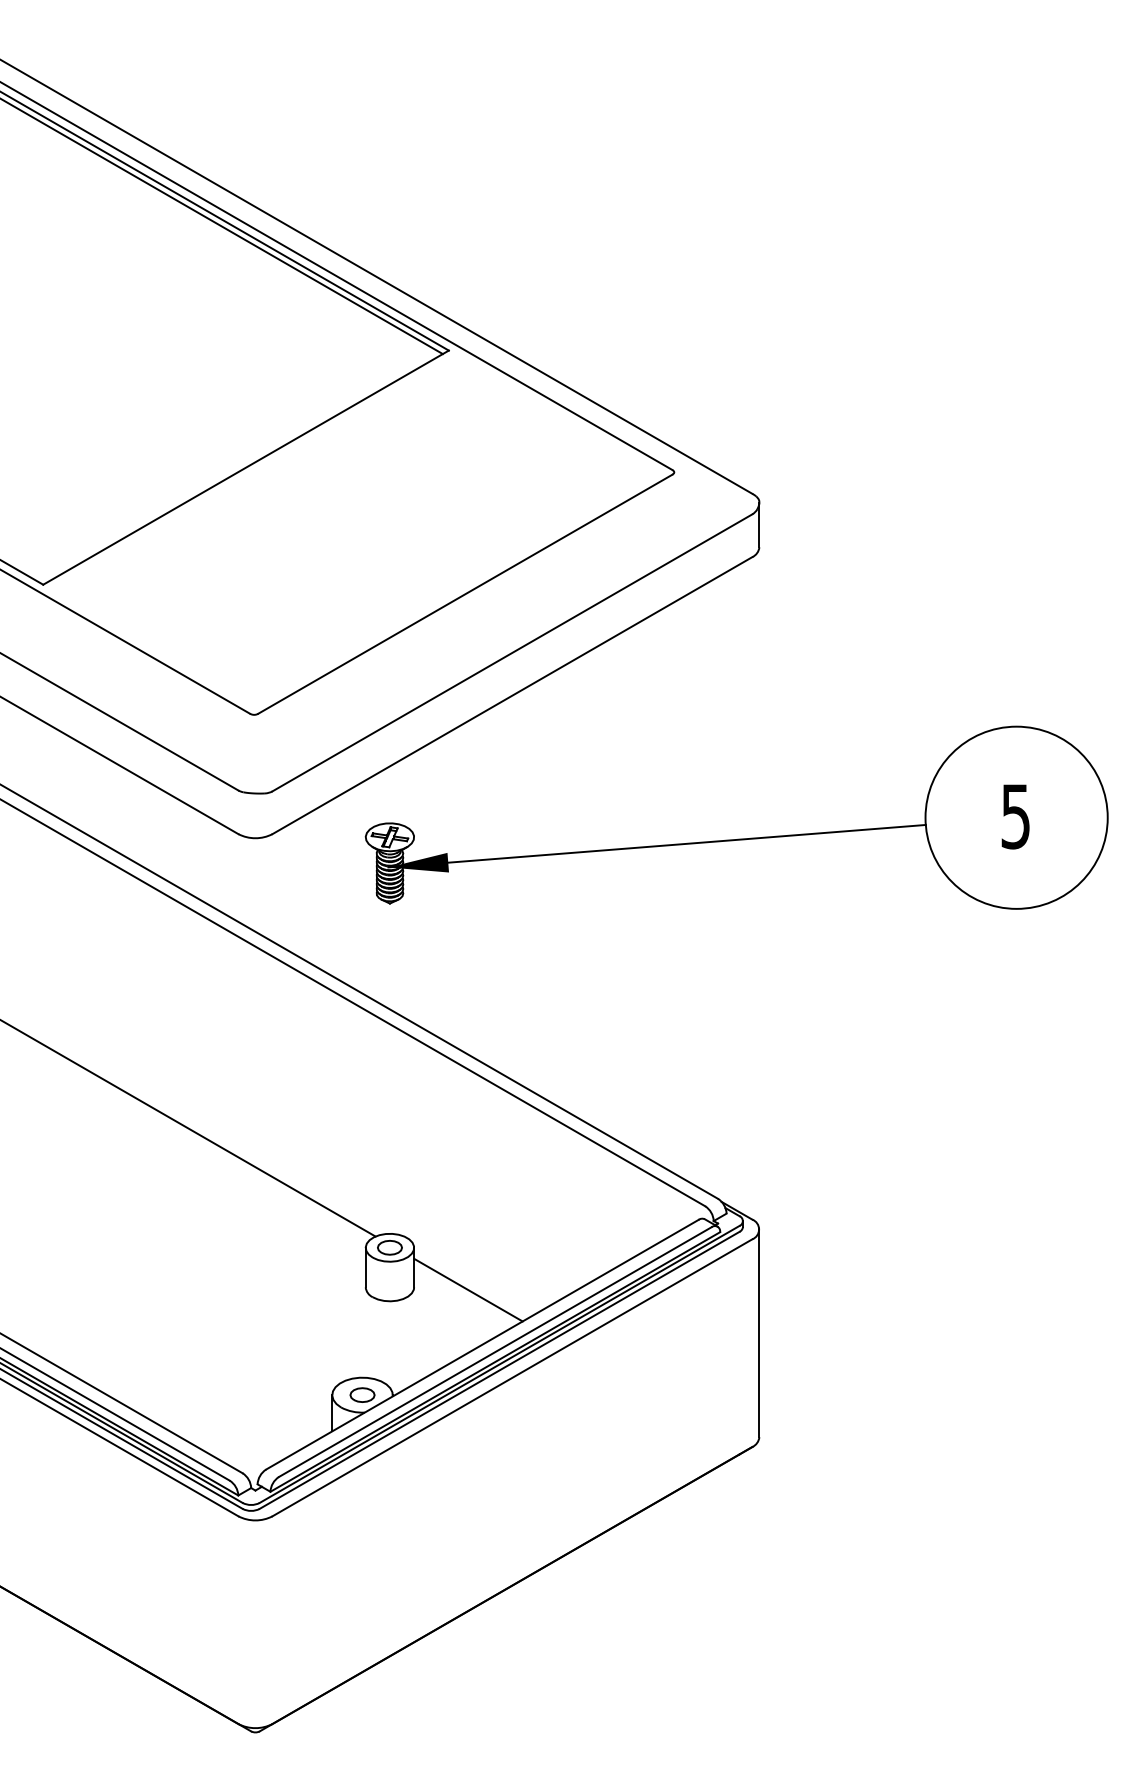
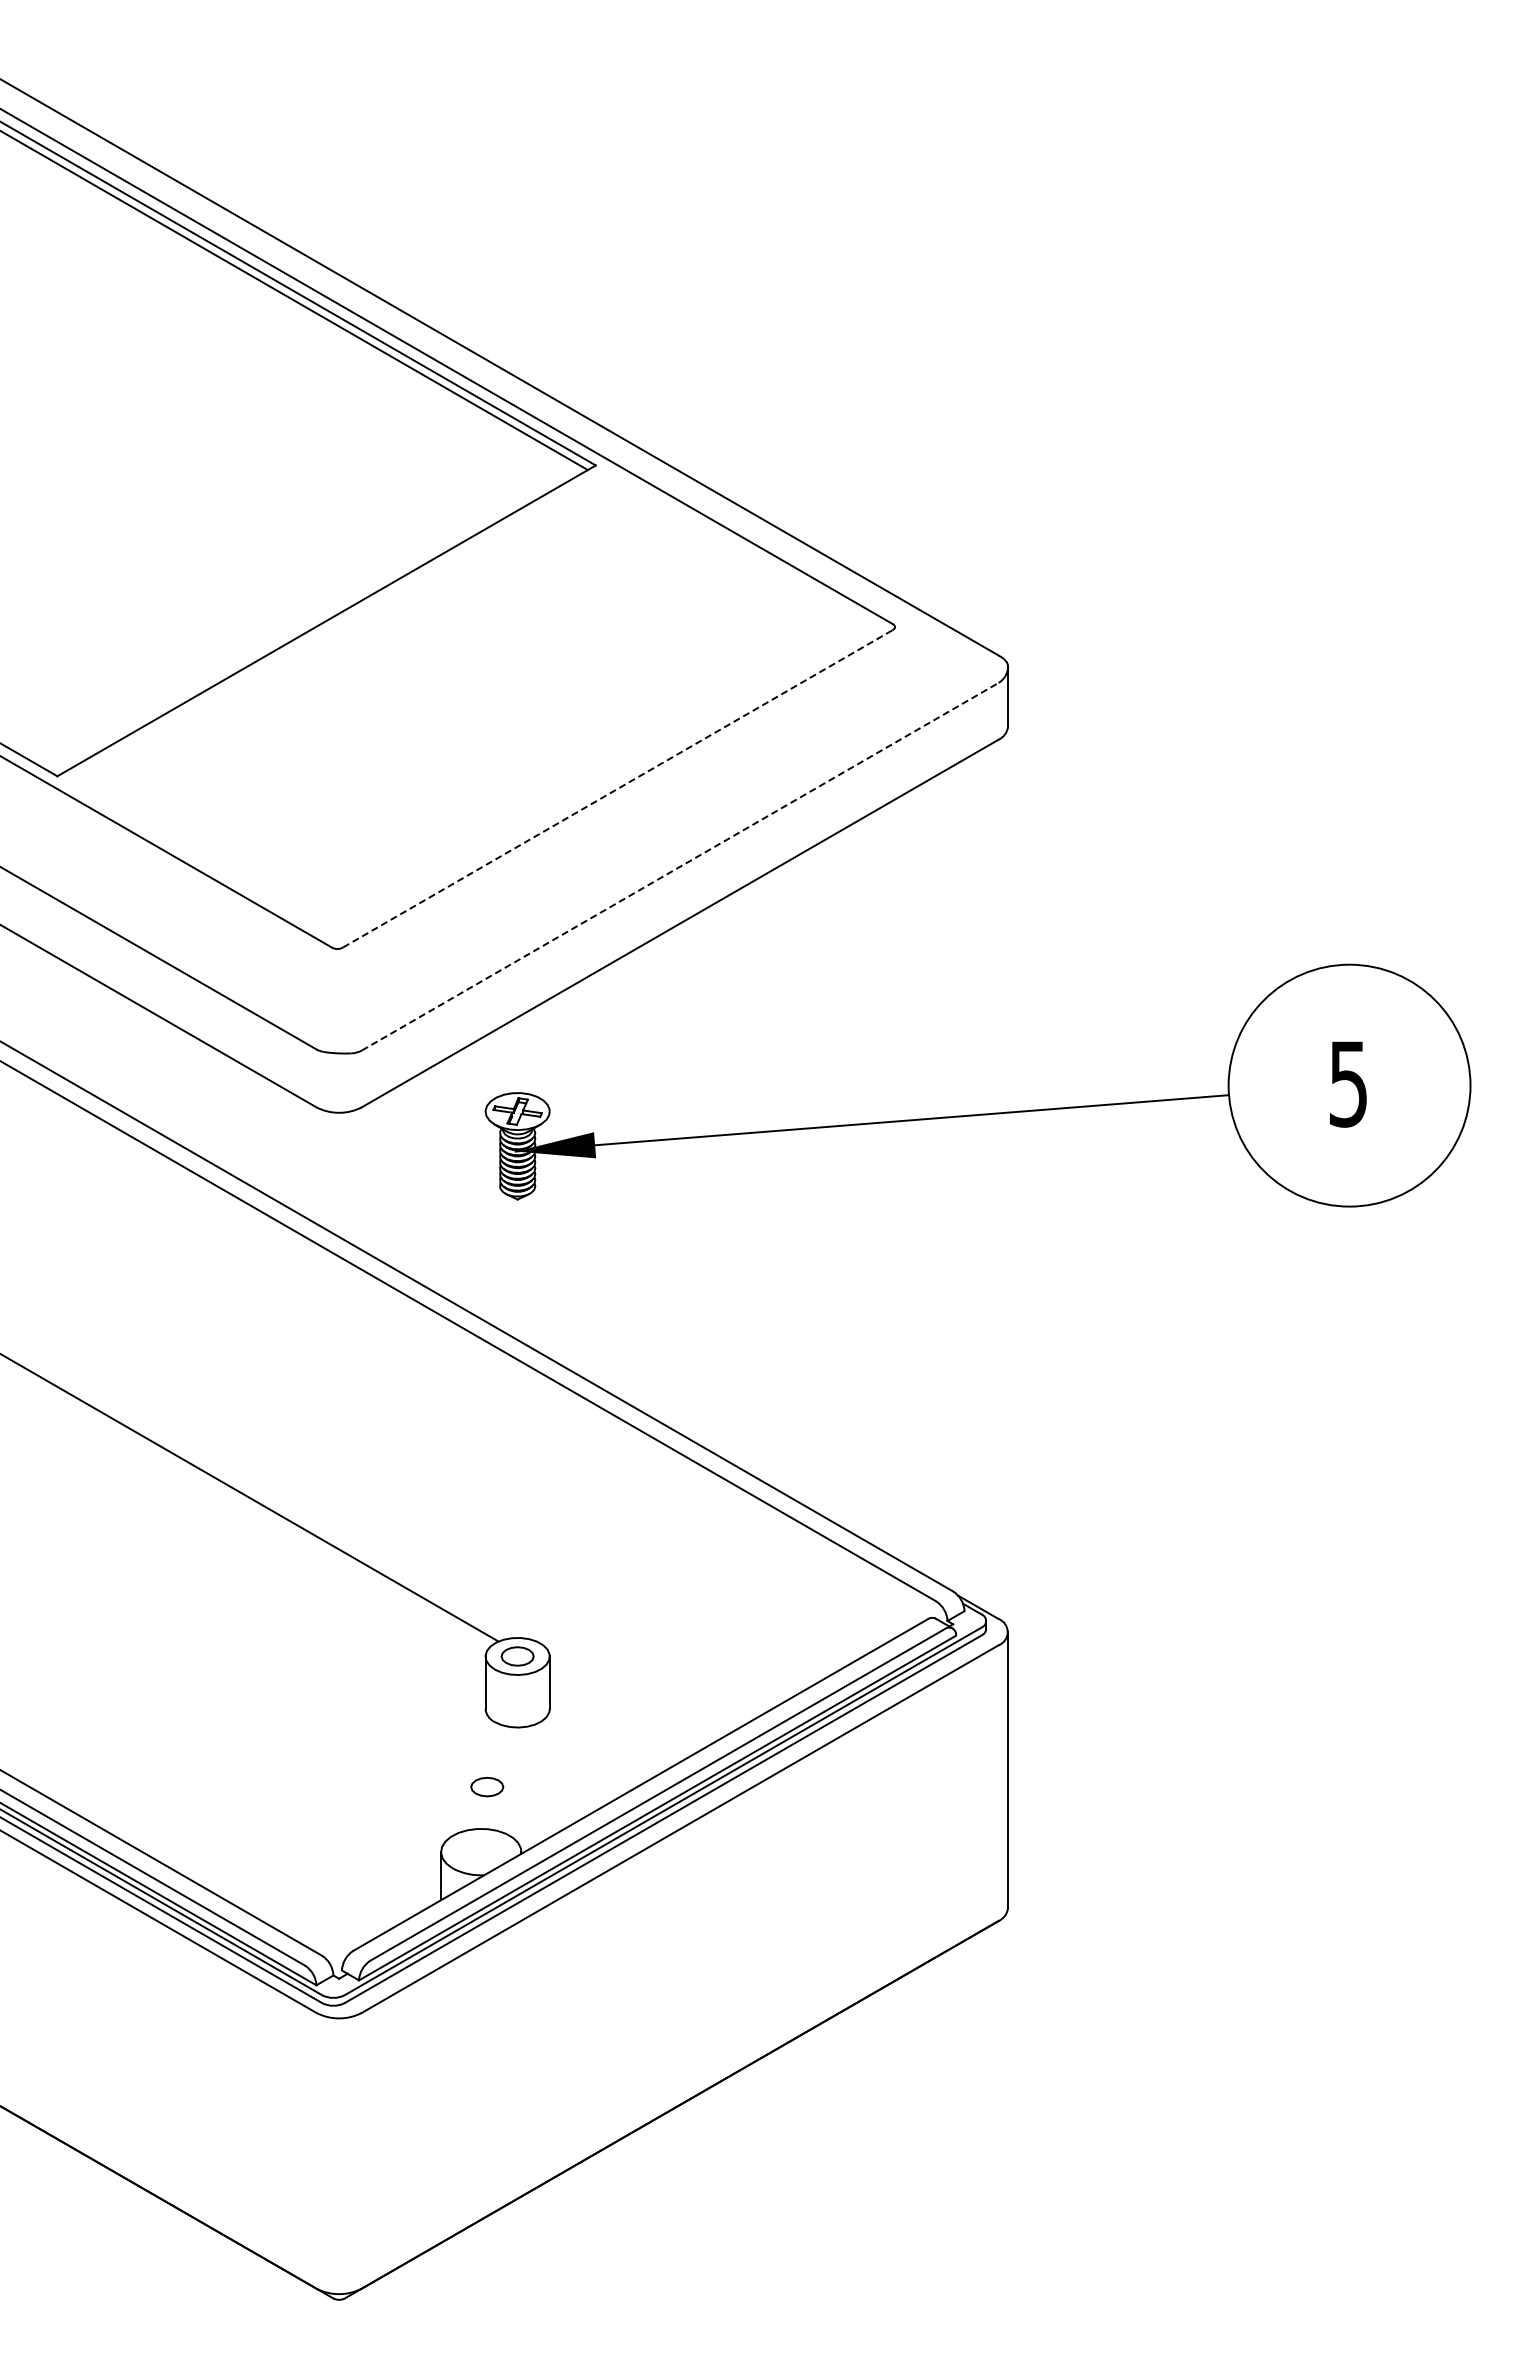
line: (465, 593) -> (618, 788), solid -> dashed
line: (512, 652) -> (680, 866), solid -> dashed
line: (468, 1289) -> (621, 1712), removed
part: (362, 1394) -> (487, 1786), moved

